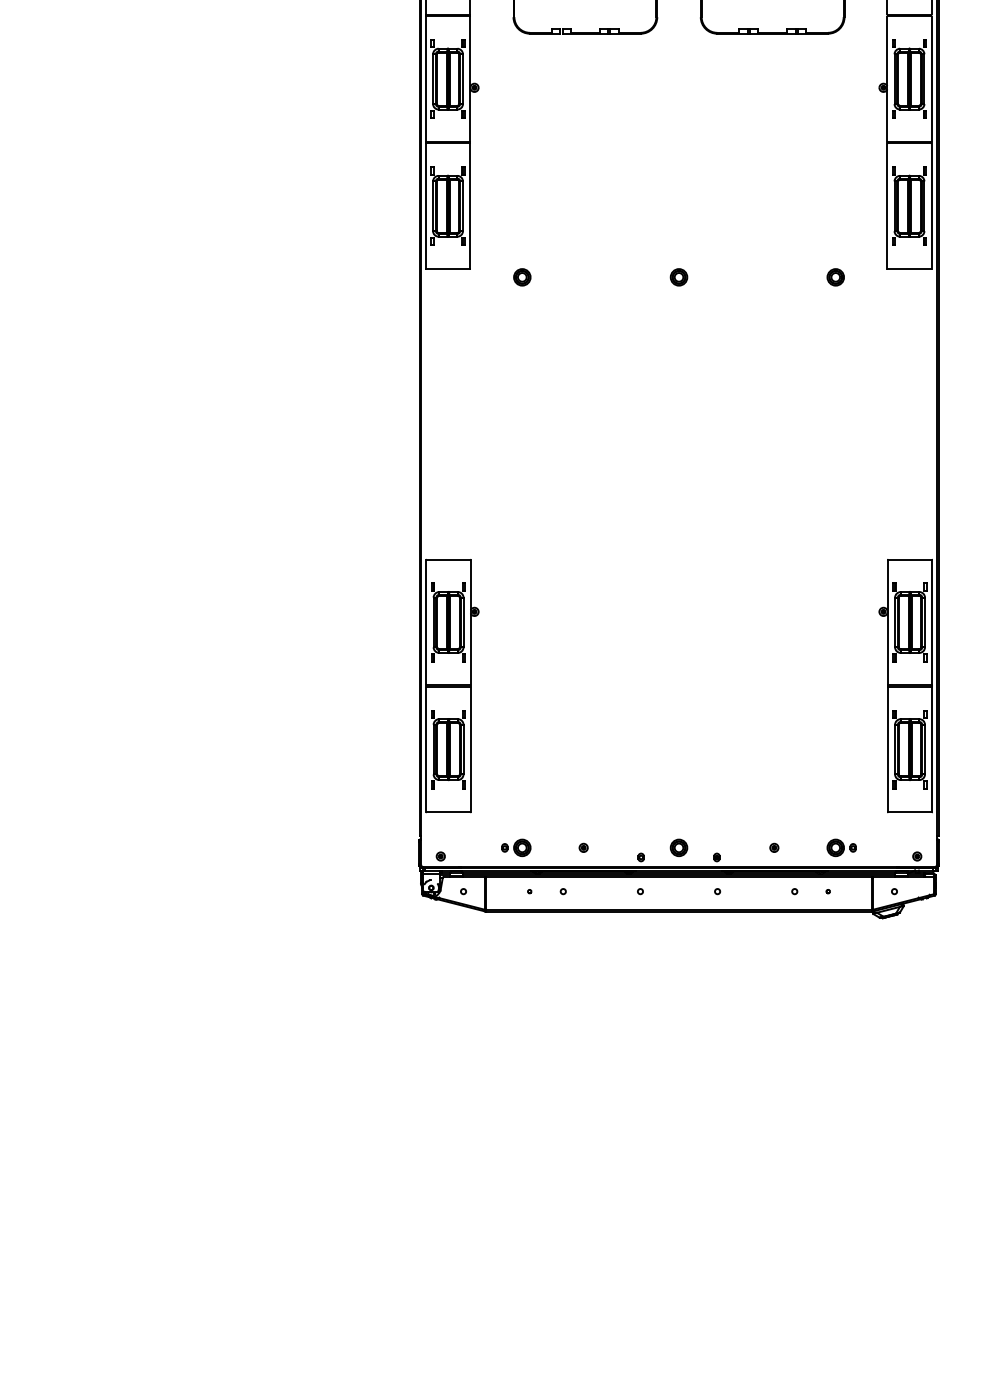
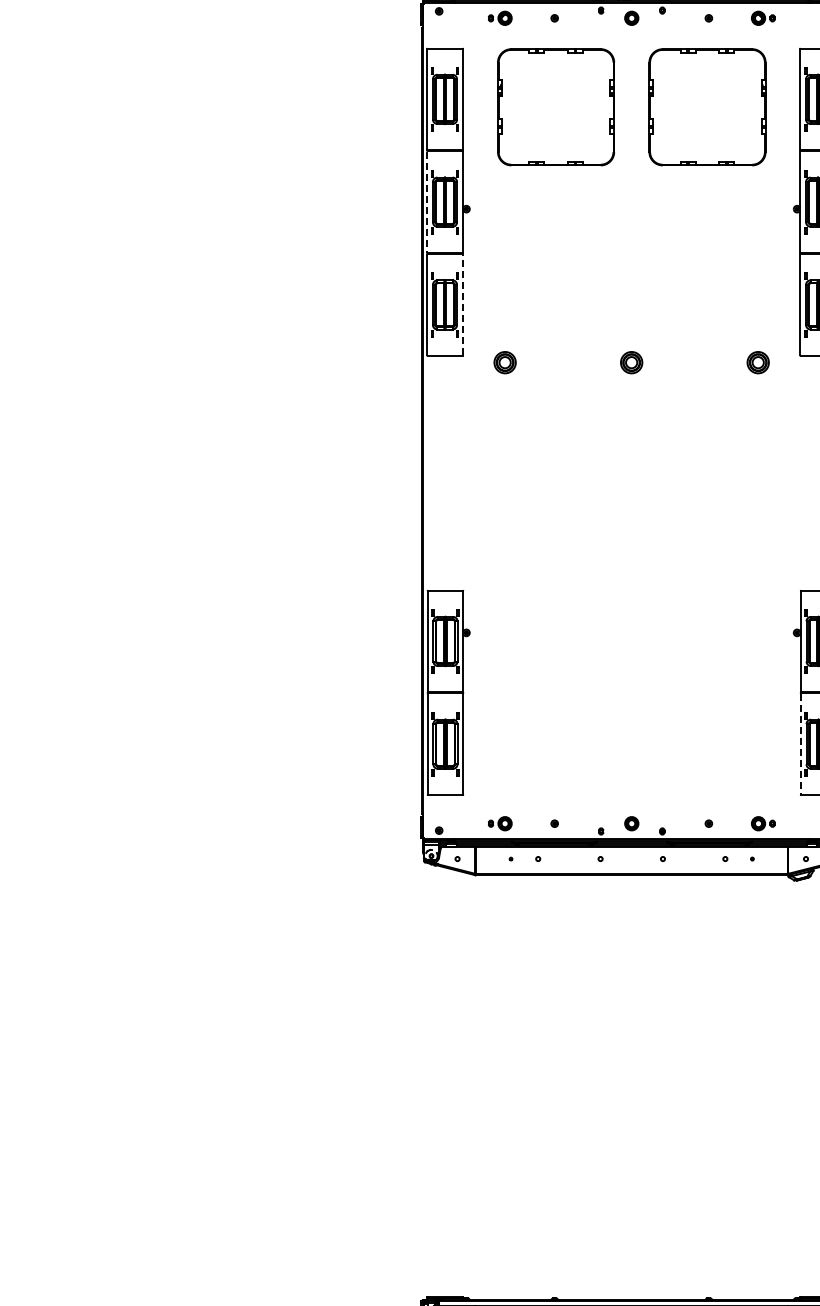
line: (426, 79) -> (427, 202), solid -> dashed
line: (469, 205) -> (462, 304), solid -> dashed
part: (521, 276) -> (504, 361), size x1.6
part: (678, 276) -> (631, 361), size x1.6
part: (835, 276) -> (758, 361), size x1.6
line: (887, 749) -> (800, 744), solid -> dashed

